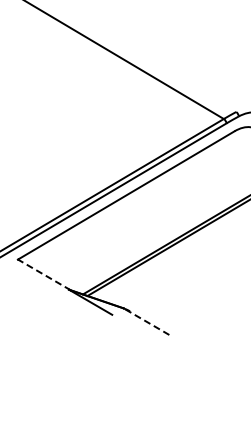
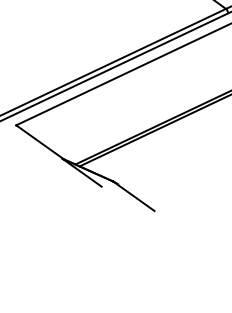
line: (44, 274) -> (40, 141), dashed -> solid
line: (146, 321) -> (133, 196), dashed -> solid

